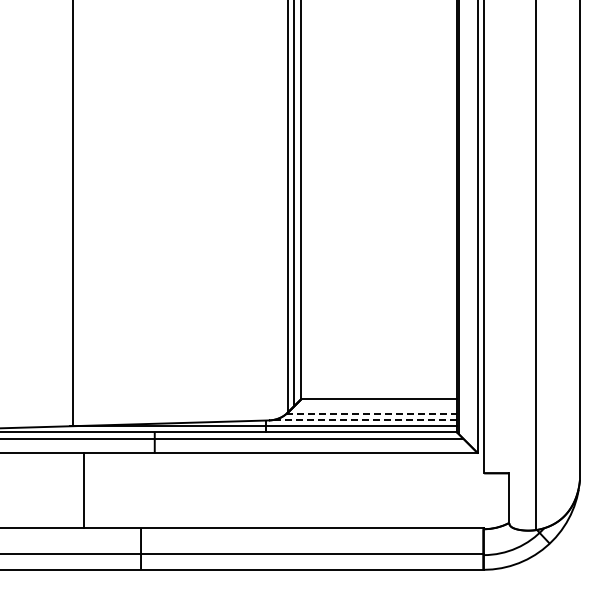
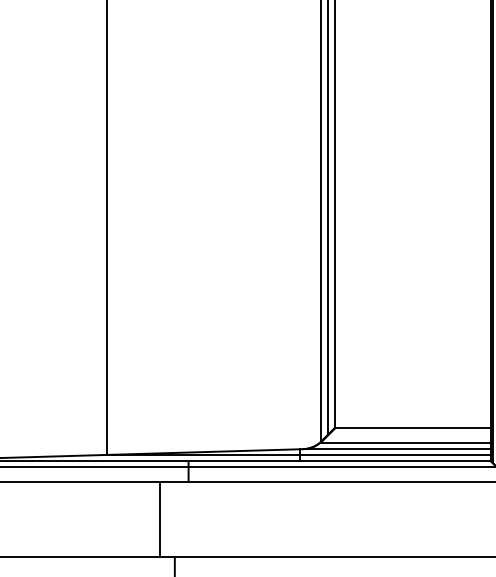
line: (372, 413) -> (406, 442), dashed -> solid
line: (362, 420) -> (396, 449), dashed -> solid
line: (84, 490) -> (160, 519), moved

